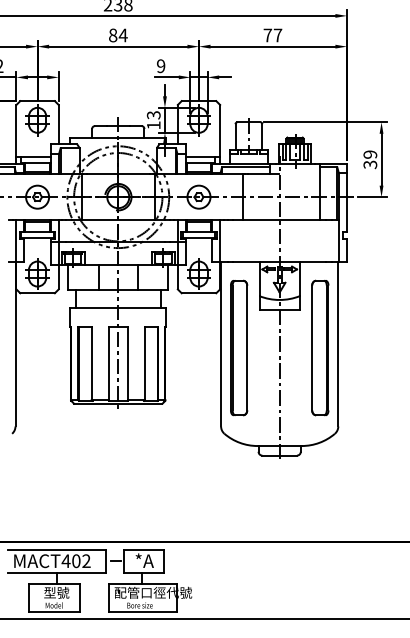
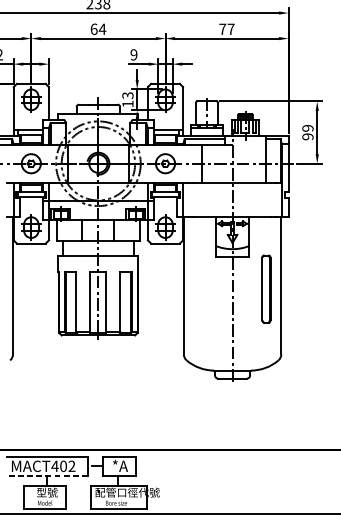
text: (113, 35) -> (94, 29), 84 -> 64
text: (370, 164) -> (308, 136), 39 -> 99
part: (239, 347) -> (199, 288), removed
part: (320, 347) -> (266, 288), size x0.6
line: (56, 572) -> (47, 475), solid -> dashed

